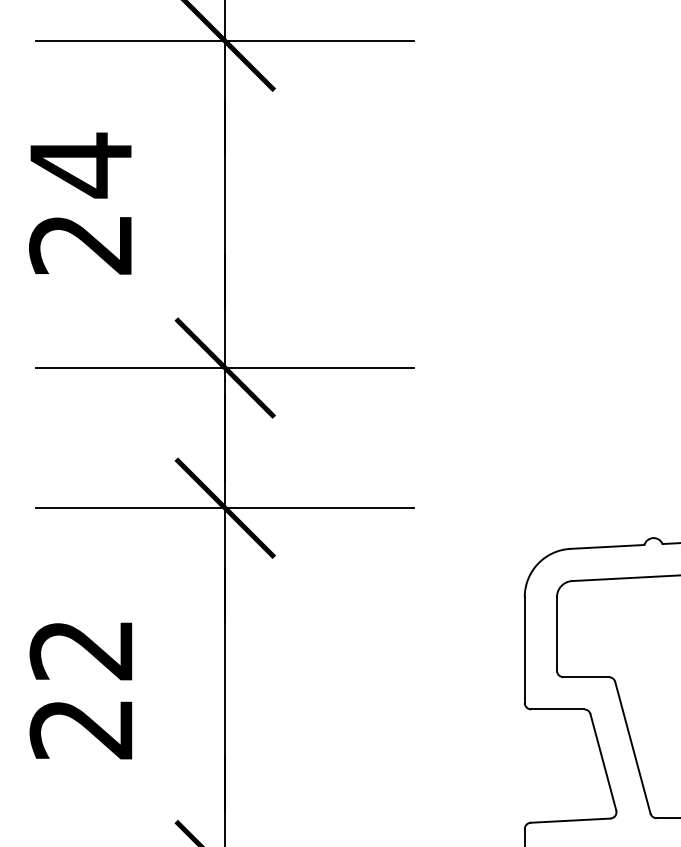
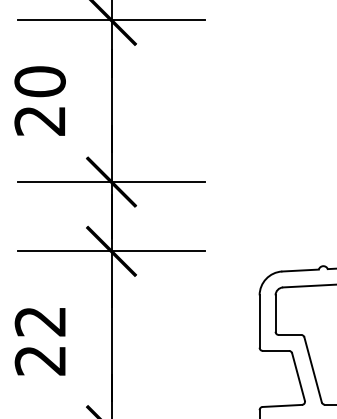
text: (79, 164) -> (39, 81), 24 -> 20

